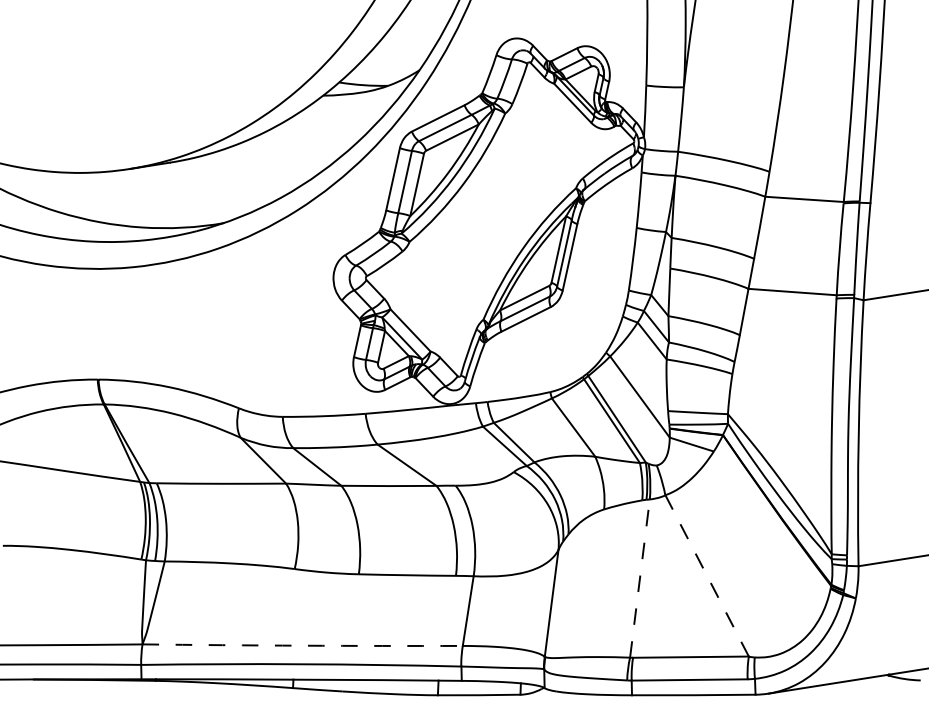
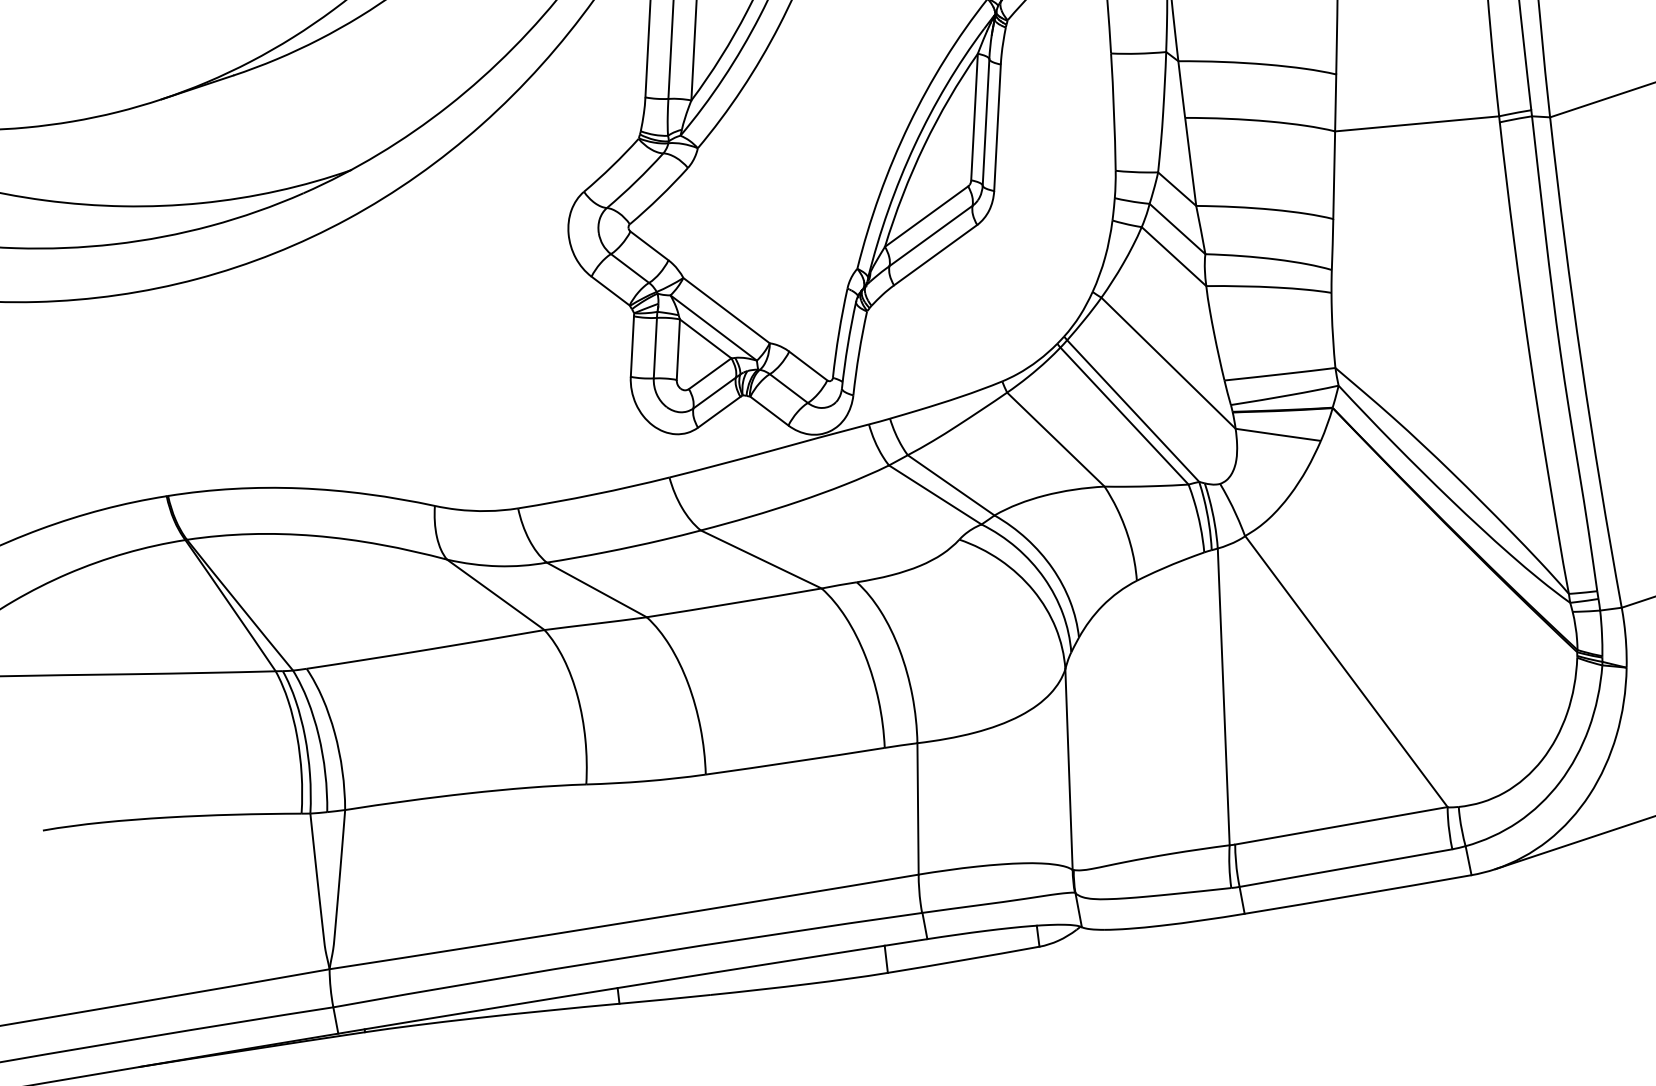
line: (707, 575) -> (1346, 670), dashed -> solid
line: (639, 578) -> (1222, 696), dashed -> solid
arc: (302, 645) -> (623, 922), dashed -> solid

